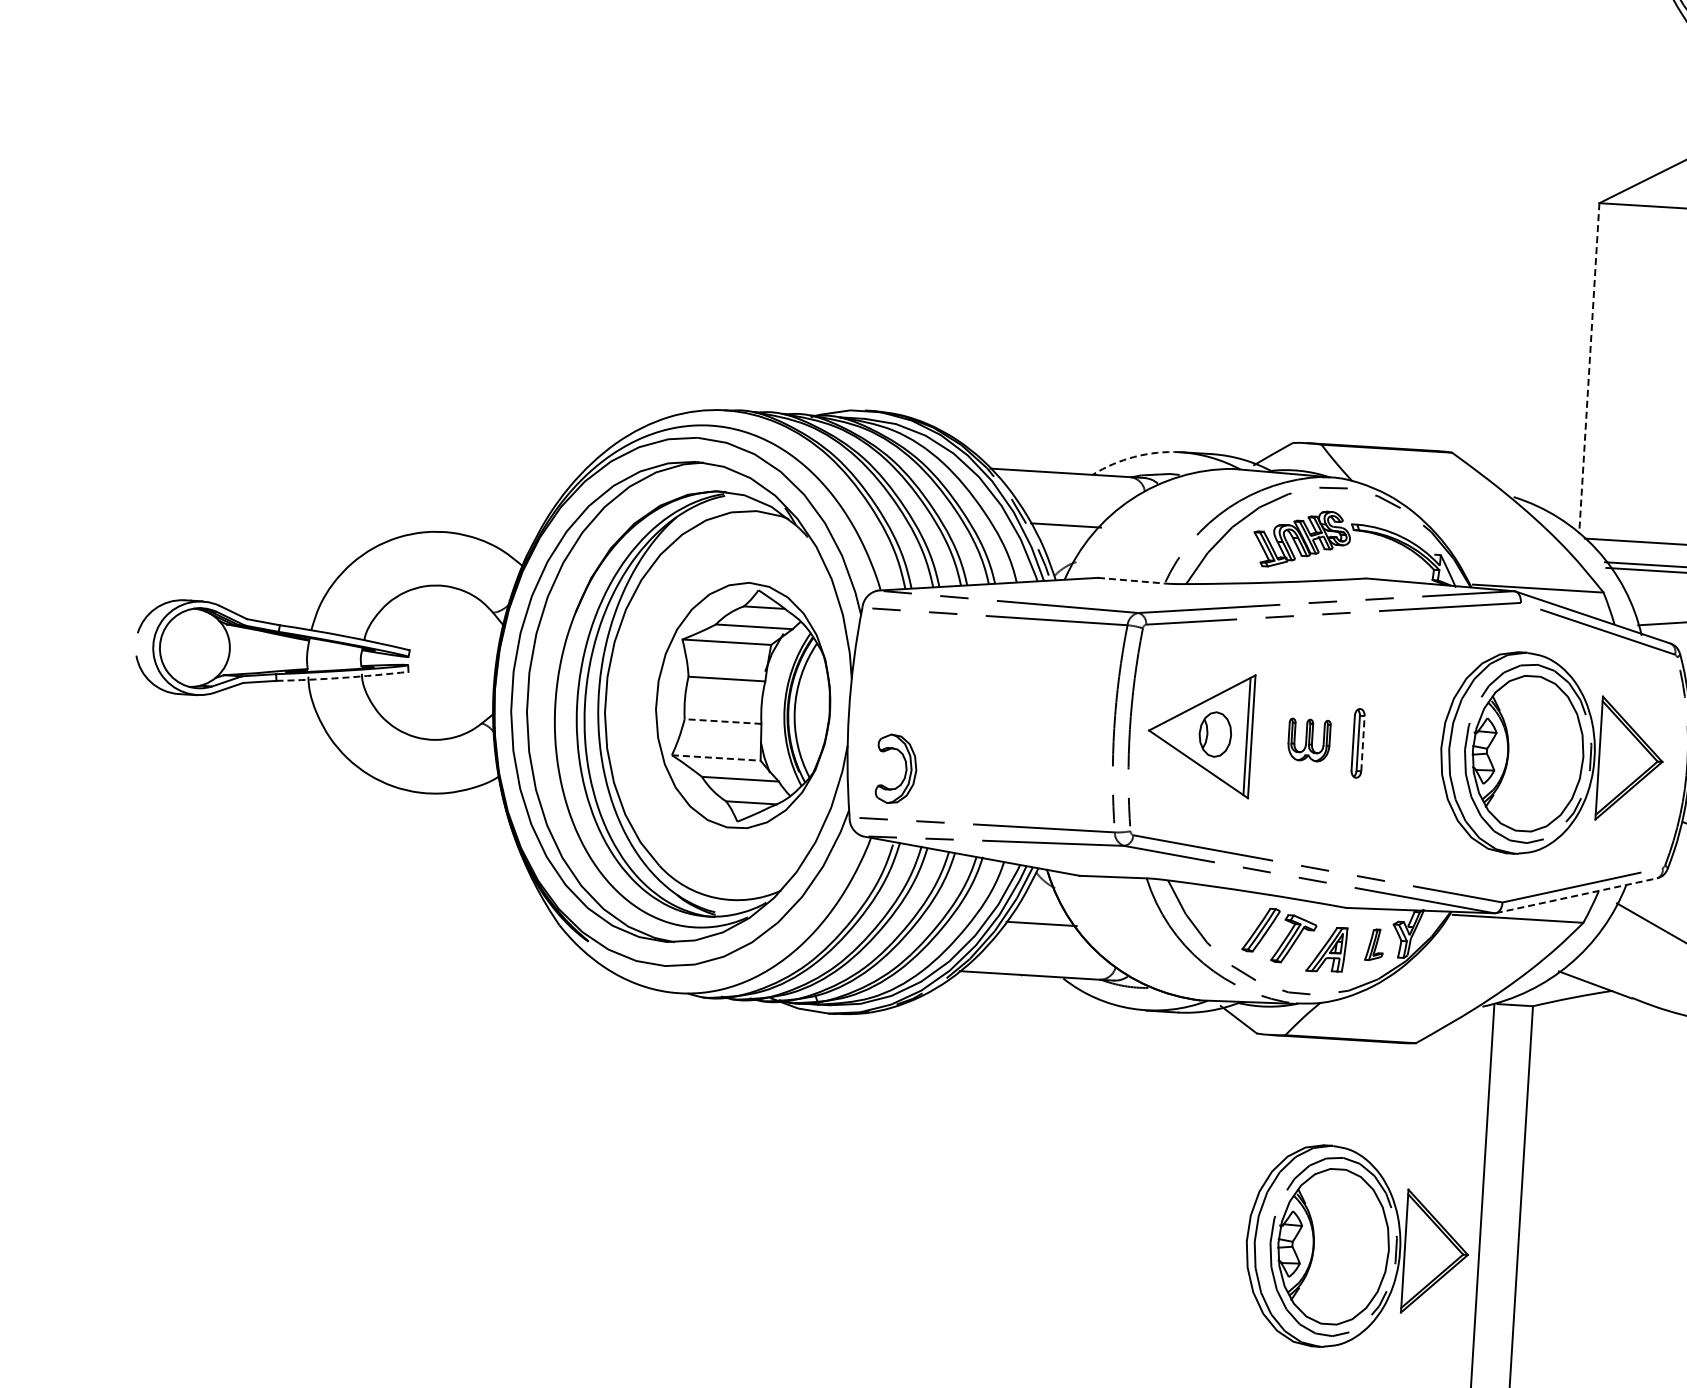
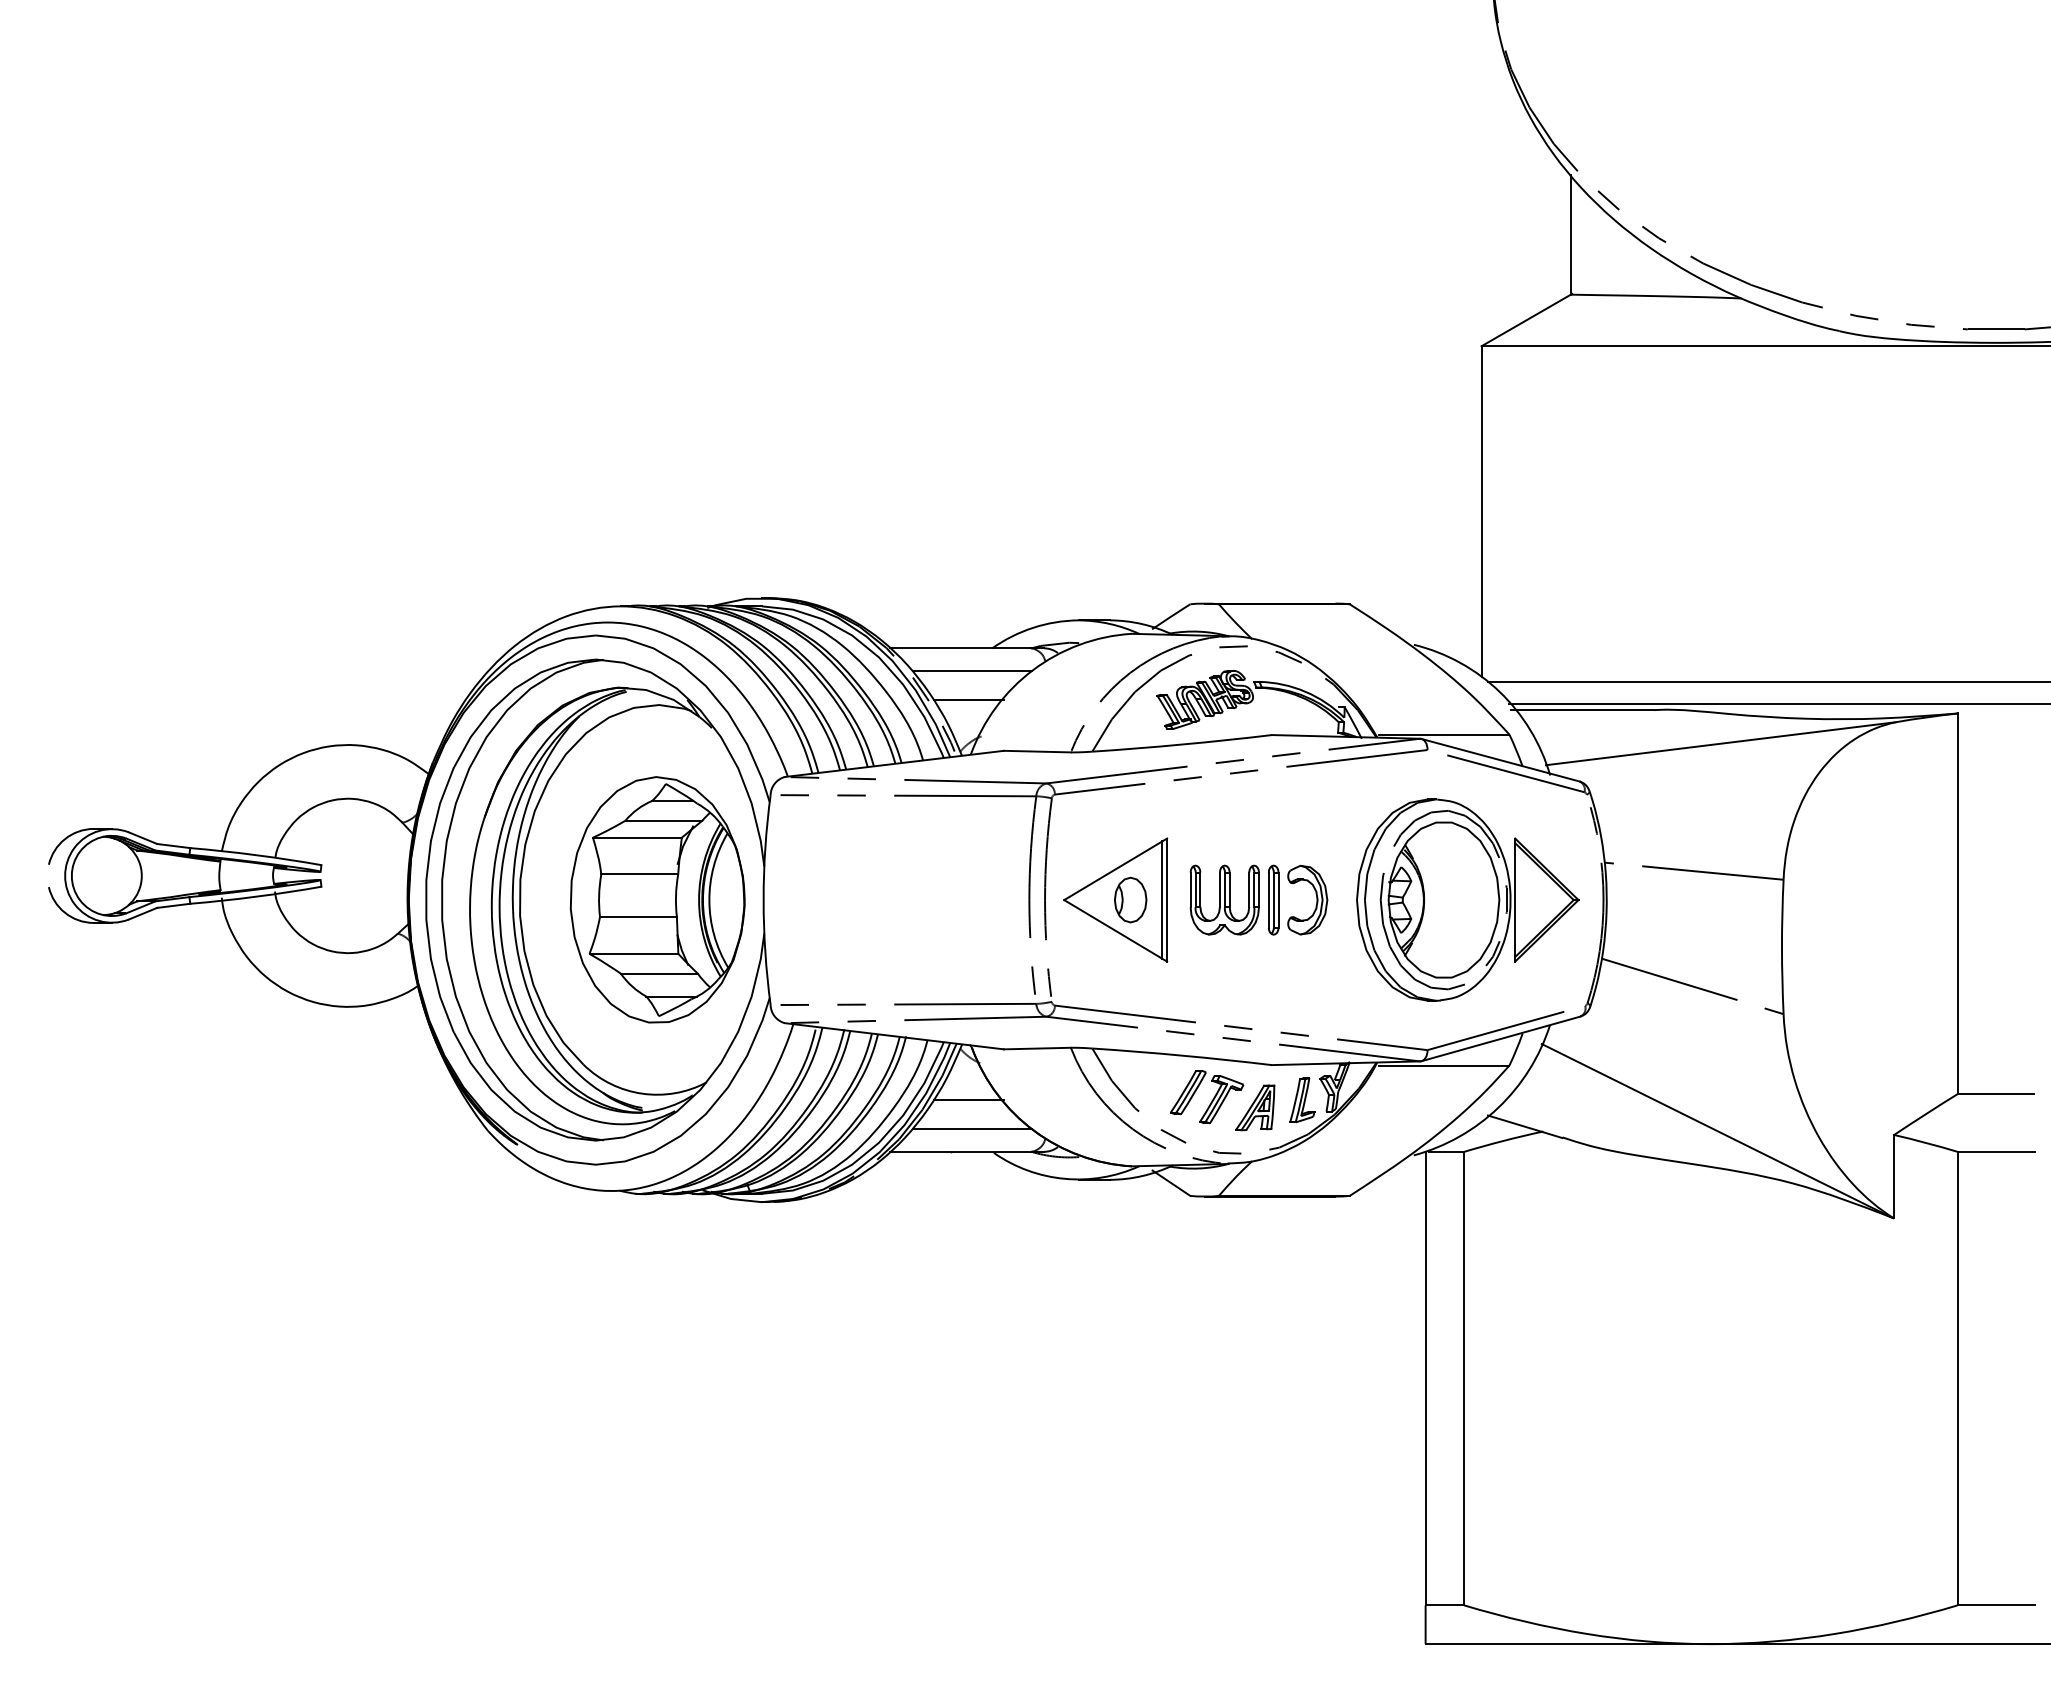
line: (1589, 369) -> (1481, 512), dashed -> solid
arc: (1135, 456) -> (1033, 627), dashed -> solid
line: (1070, 495) -> (971, 670), added
line: (1131, 580) -> (1037, 751), dashed -> solid
arc: (343, 677) -> (256, 896), dashed -> solid
line: (722, 721) -> (637, 917), dashed -> solid
part: (1309, 739) -> (1224, 899), size x1.67
line: (1362, 744) -> (1278, 900), dashed -> solid
line: (716, 757) -> (634, 953), dashed -> solid
part: (905, 770) -> (1316, 900), moved
line: (1577, 895) -> (1501, 1038), dashed -> solid
part: (1374, 945) -> (1302, 1100), size x1.43
line: (1042, 953) -> (971, 1129), added
part: (1357, 1247) -> (1303, 1403), removed

